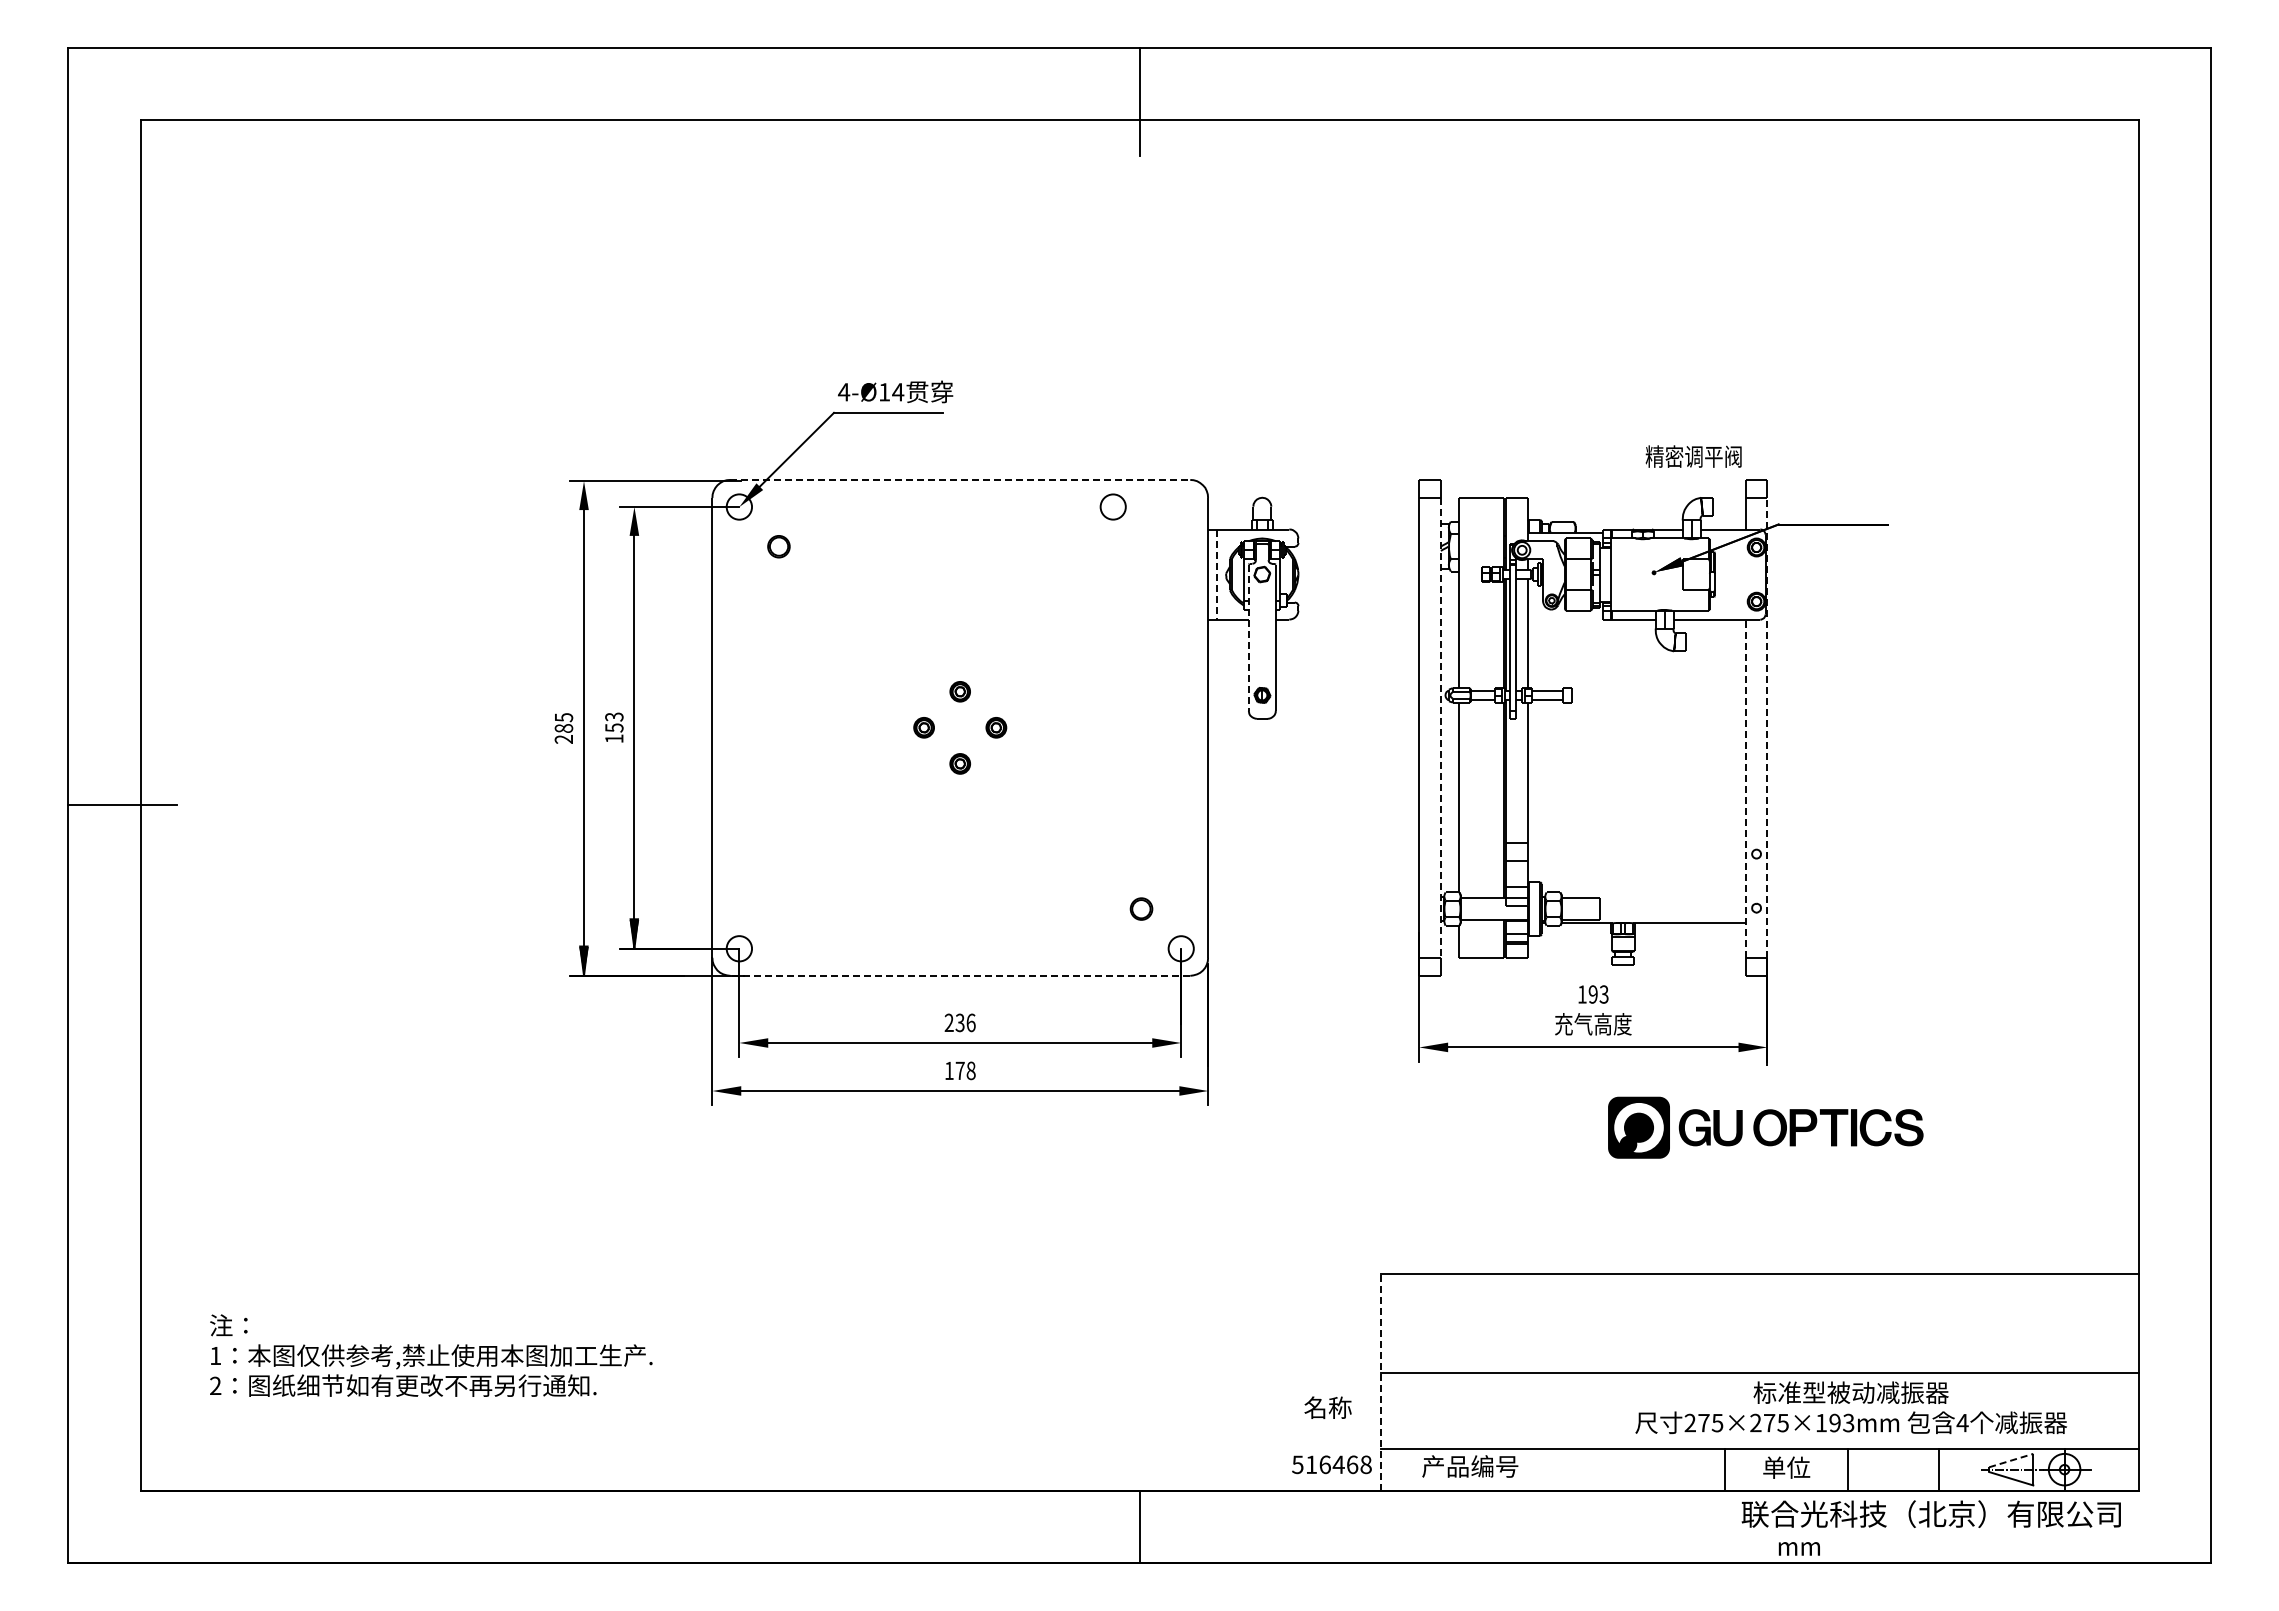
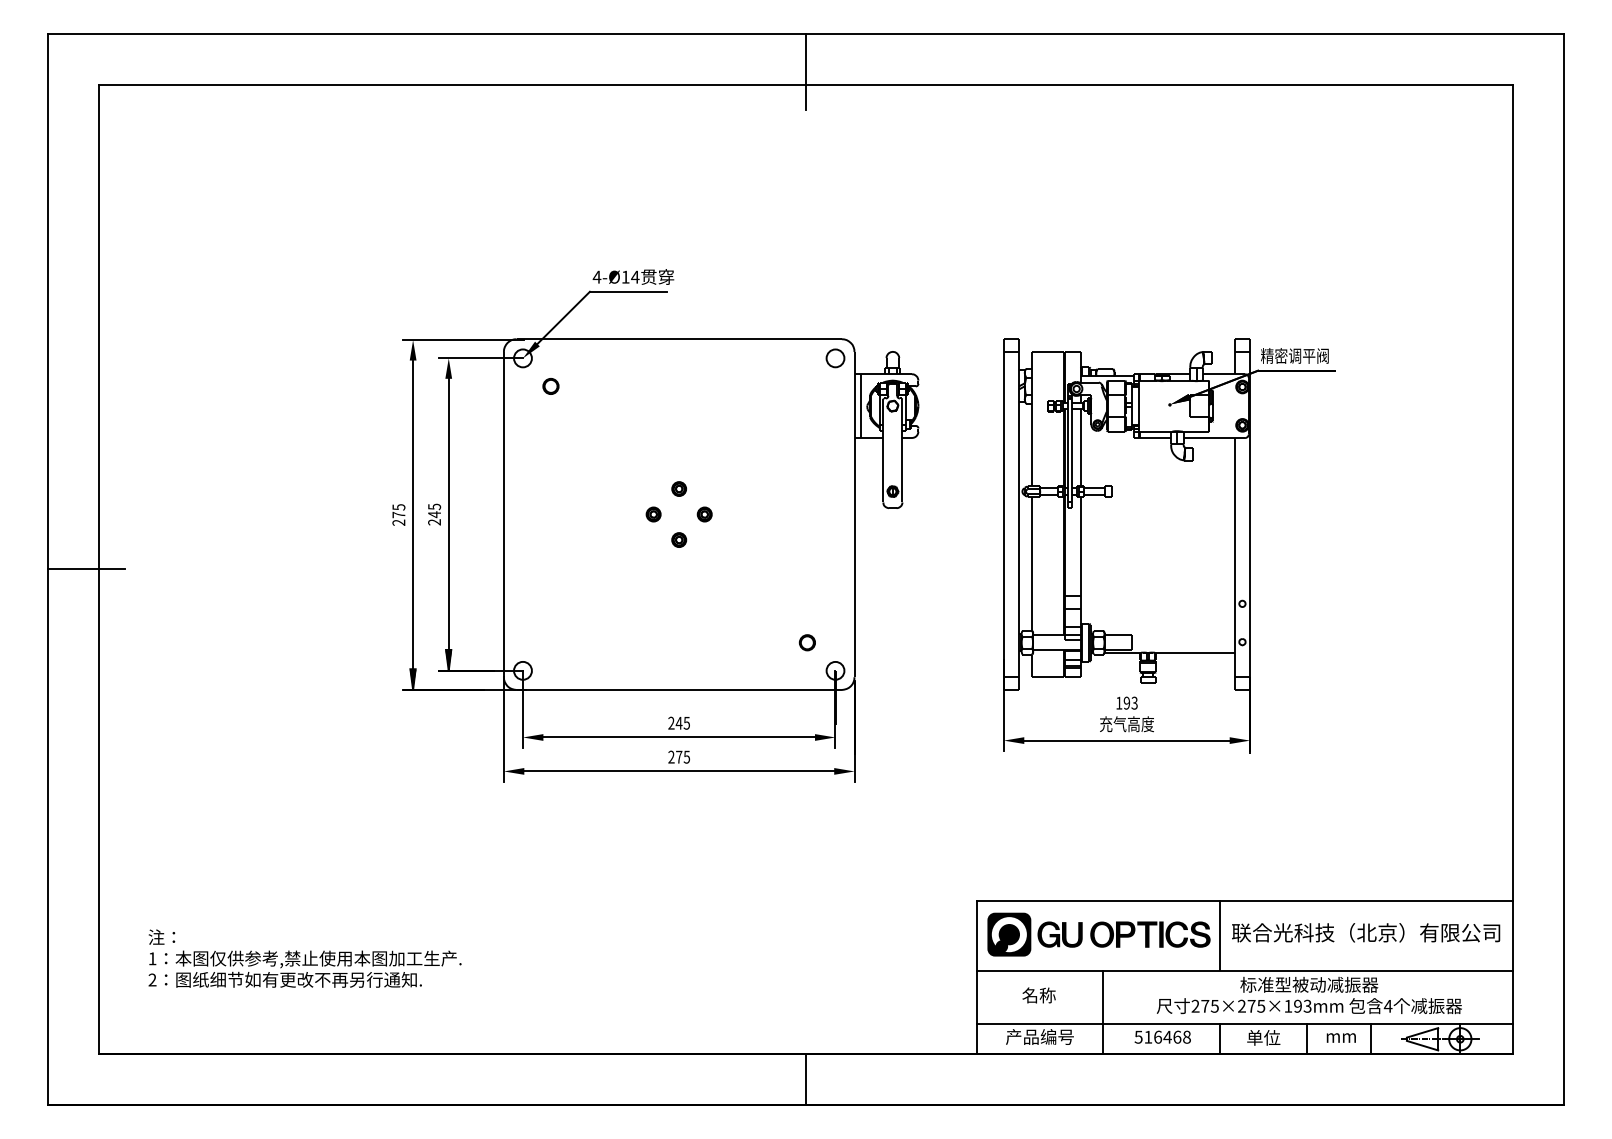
text: (1693, 456) -> (1294, 355), moved
line: (960, 479) -> (679, 338), dashed -> solid
circle: (1112, 506) -> (834, 358), moved
line: (1216, 575) -> (860, 406), dashed -> solid
line: (1248, 638) -> (883, 451), dashed -> solid
text: (614, 727) -> (434, 514), 153 -> 245
line: (1440, 727) -> (1018, 514), dashed -> solid
line: (1767, 727) -> (1250, 514), dashed -> solid
text: (563, 728) -> (398, 515), 285 -> 275
line: (1745, 788) -> (1234, 557), dashed -> solid
line: (960, 975) -> (679, 689), dashed -> solid
text: (965, 1022) -> (682, 722), 236 -> 245
text: (959, 1070) -> (678, 756), 178 -> 275
part: (1765, 1127) -> (1098, 934), moved
line: (1724, 1323) -> (1219, 935), added
line: (1381, 1382) -> (977, 977), dashed -> solid
text: (1327, 1407) -> (1038, 995), moved
line: (1559, 1431) -> (1103, 1012), added
line: (2011, 1460) -> (1422, 1032), dashed -> solid
text: (1331, 1464) -> (1162, 1037), moved
text: (1930, 1513) -> (1365, 932), moved
text: (1798, 1548) -> (1340, 1037), moved

